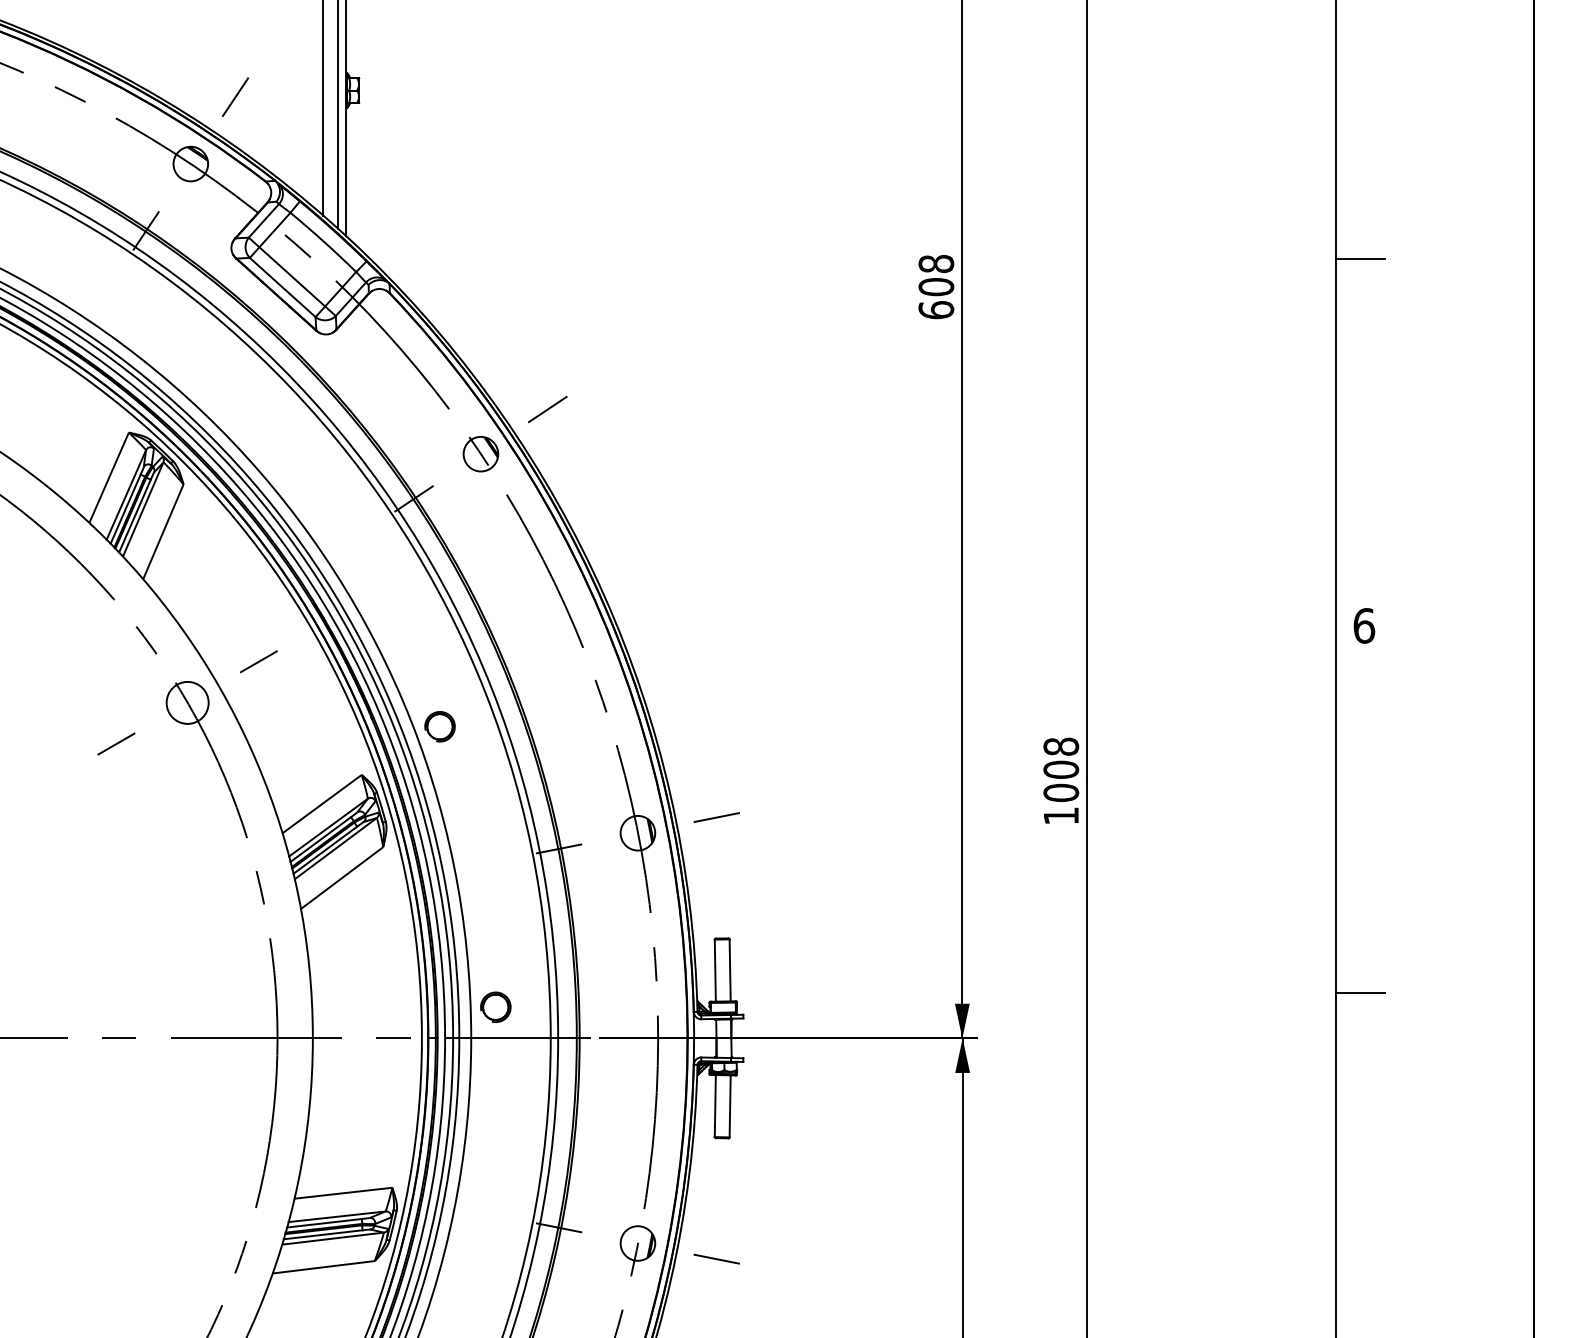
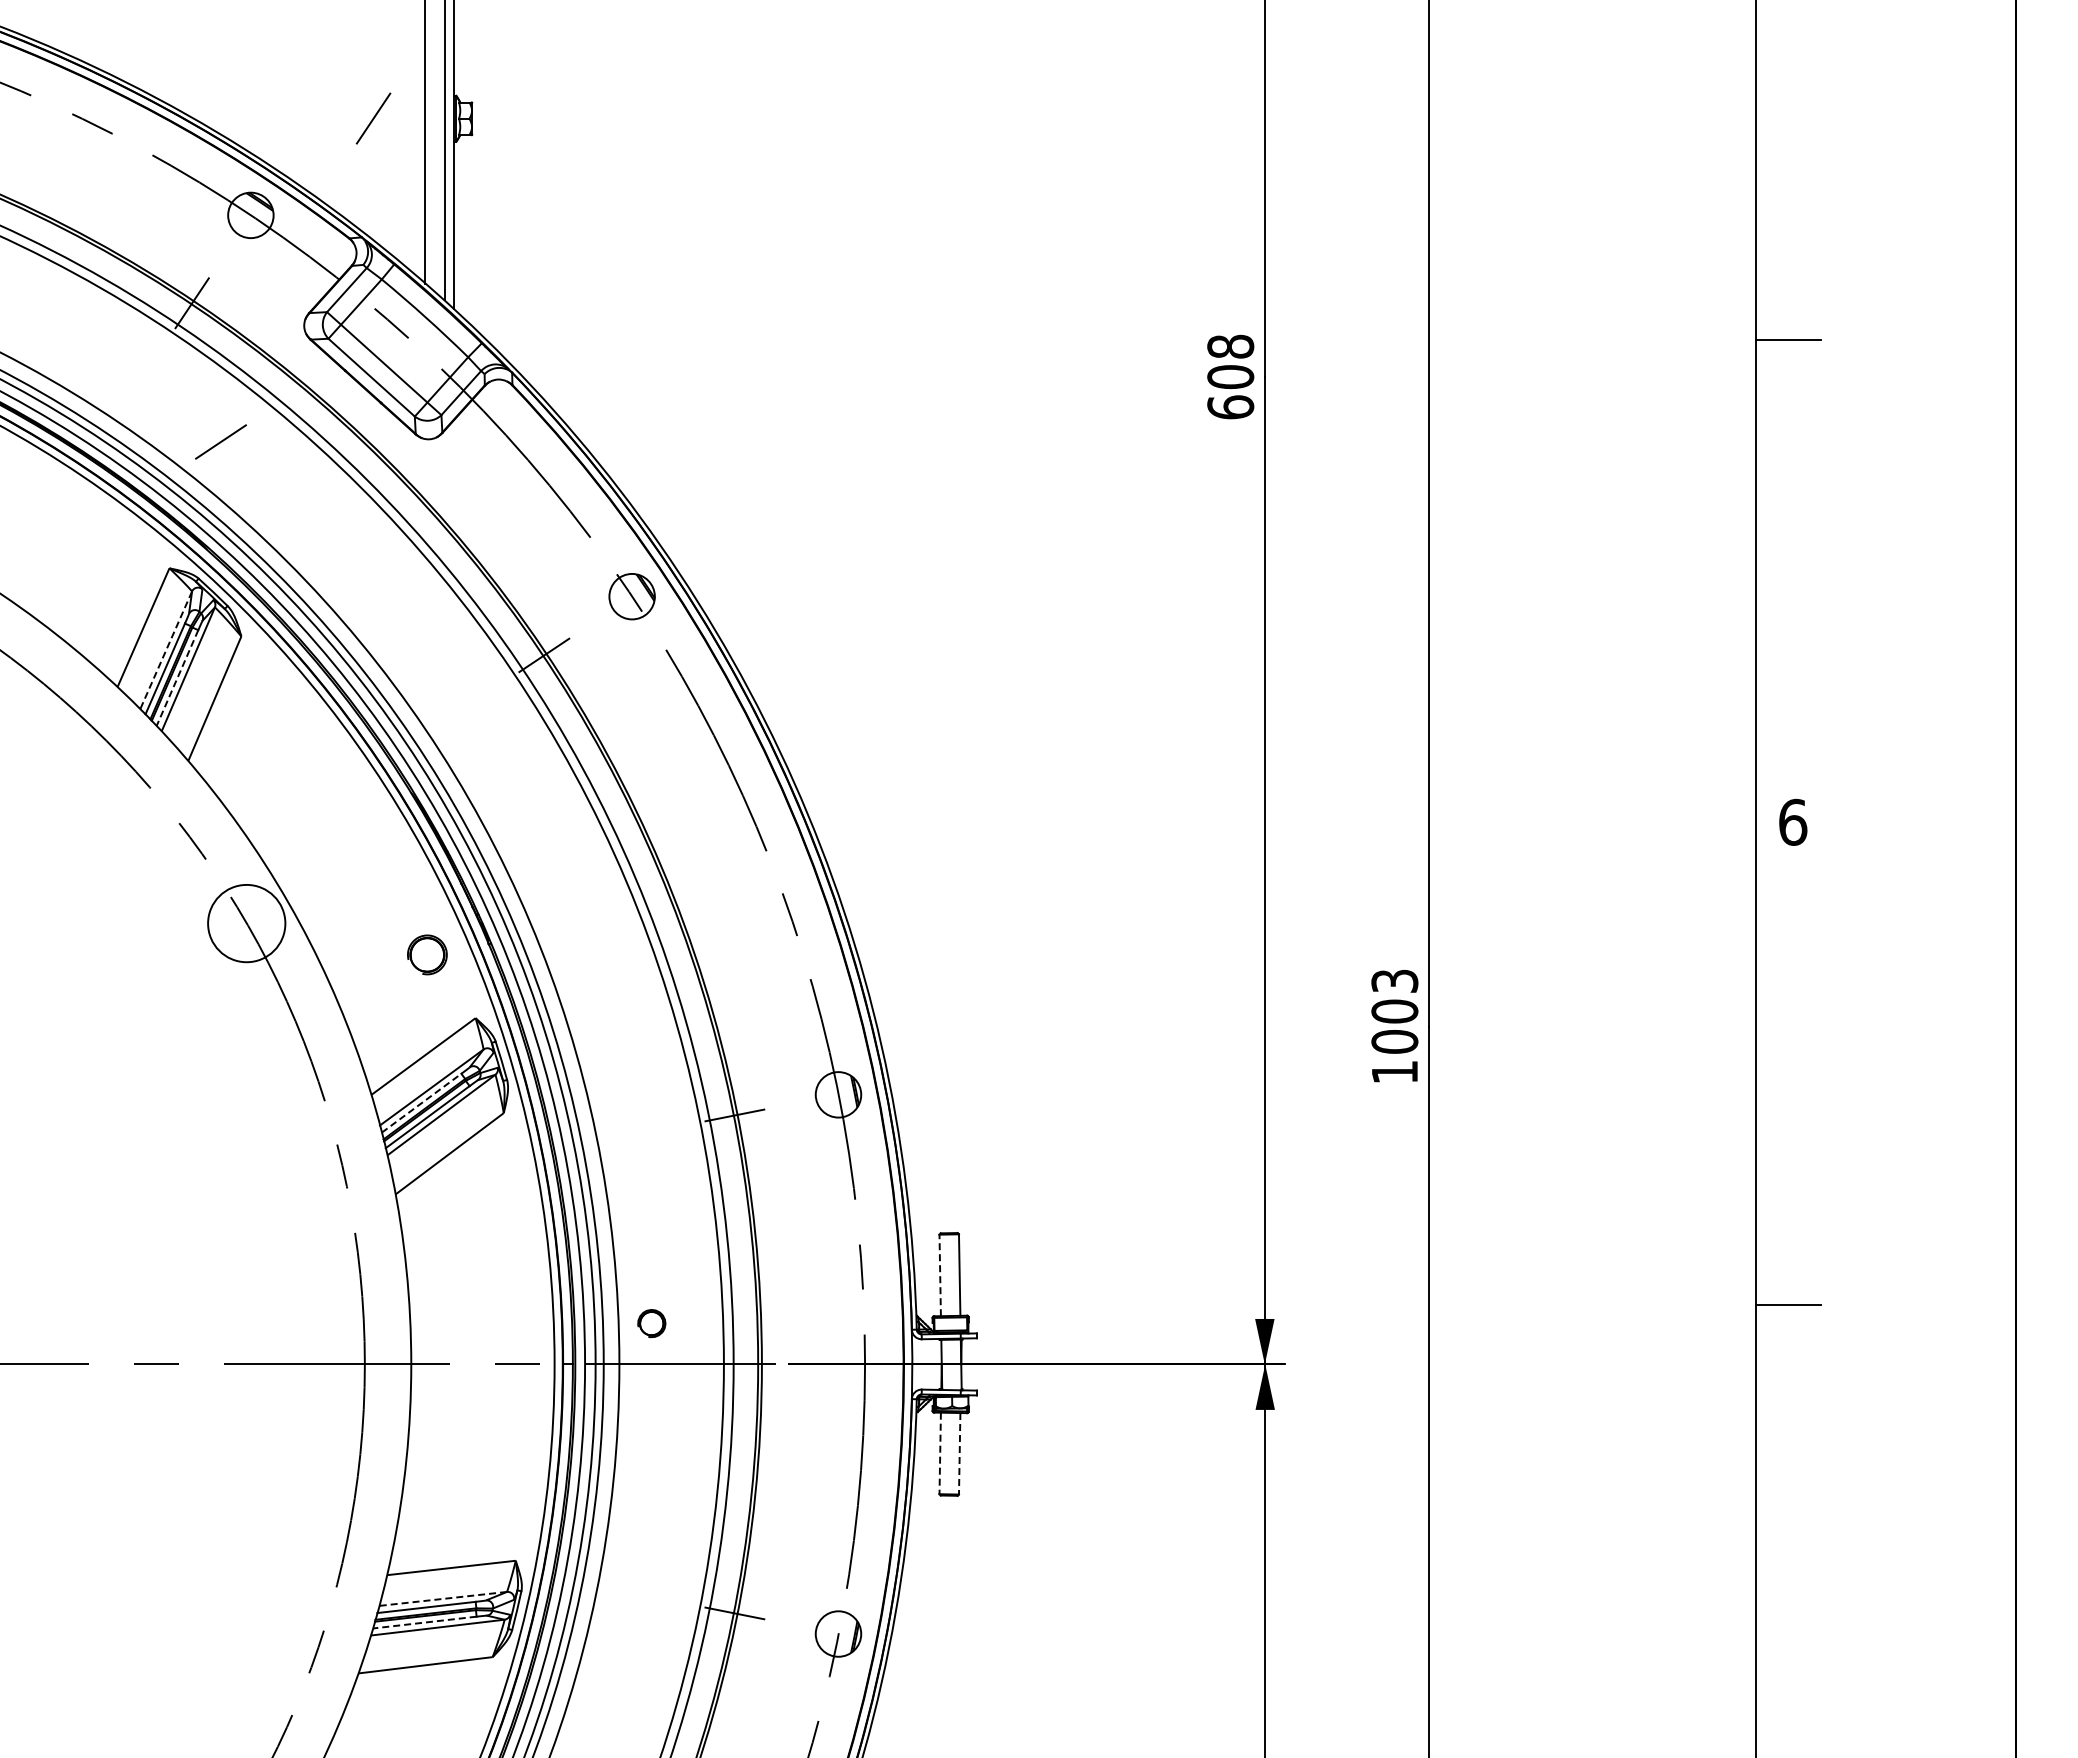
line: (235, 97) -> (373, 118), moved
line: (547, 409) -> (220, 441), moved
line: (126, 495) -> (166, 650), solid -> dashed
line: (134, 516) -> (177, 678), solid -> dashed
line: (259, 661) -> (340, 869), removed
circle: (187, 702) -> (246, 923), size x1.4
part: (440, 726) -> (427, 954), moved
line: (115, 743) -> (152, 977), removed
text: (1060, 746) -> (1394, 981), 1008 -> 1003
line: (716, 817) -> (941, 1074), removed
line: (321, 839) -> (422, 1102), solid -> dashed
line: (715, 970) -> (940, 1275), solid -> dashed
part: (495, 1007) -> (651, 1323), size x0.7
line: (715, 1106) -> (940, 1453), solid -> dashed
line: (730, 1106) -> (959, 1453), solid -> dashed
line: (336, 1216) -> (442, 1598), solid -> dashed
line: (322, 1234) -> (424, 1622), solid -> dashed
line: (716, 1259) -> (941, 1654), removed

